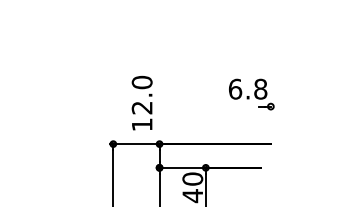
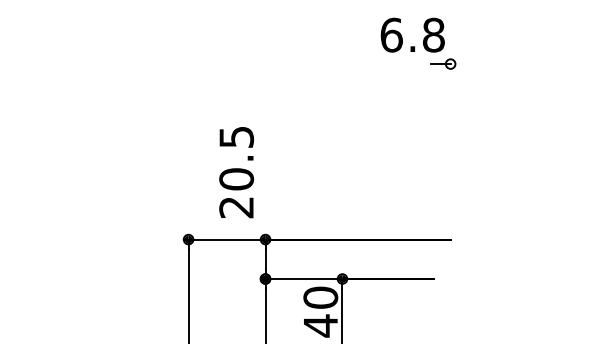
part: (251, 94) -> (418, 43), moved
text: (141, 103) -> (235, 172), 12.0 -> 20.5

